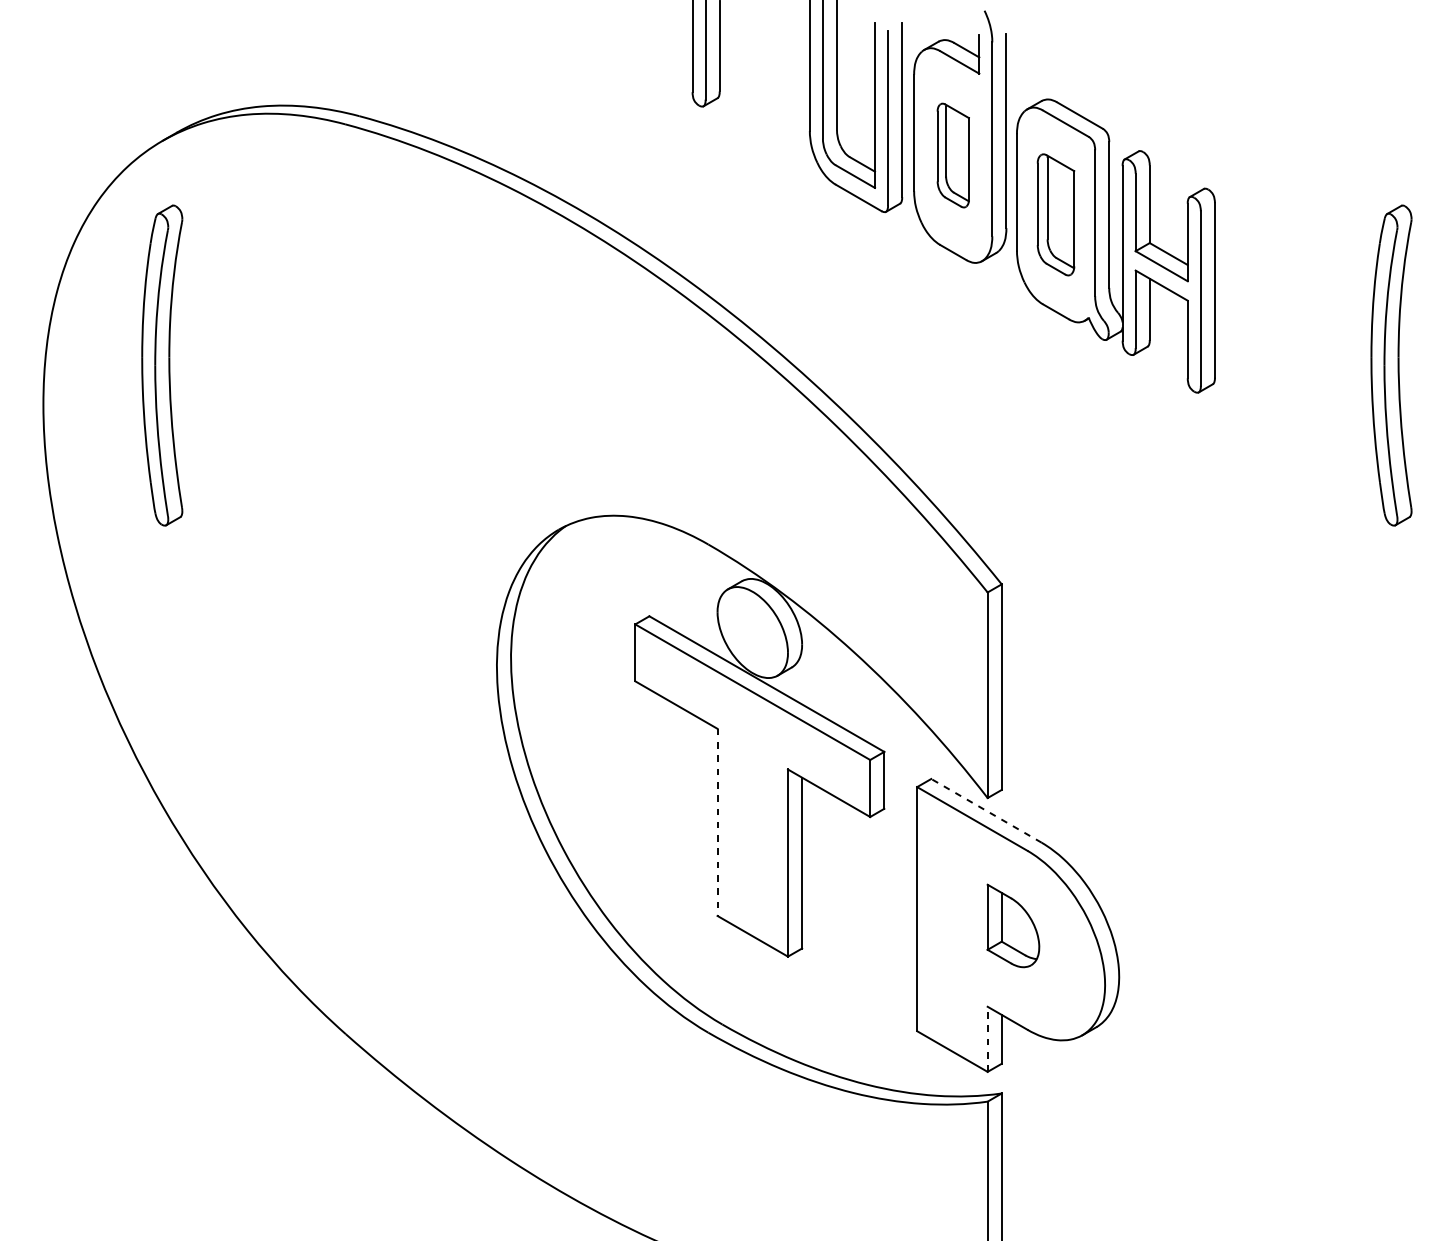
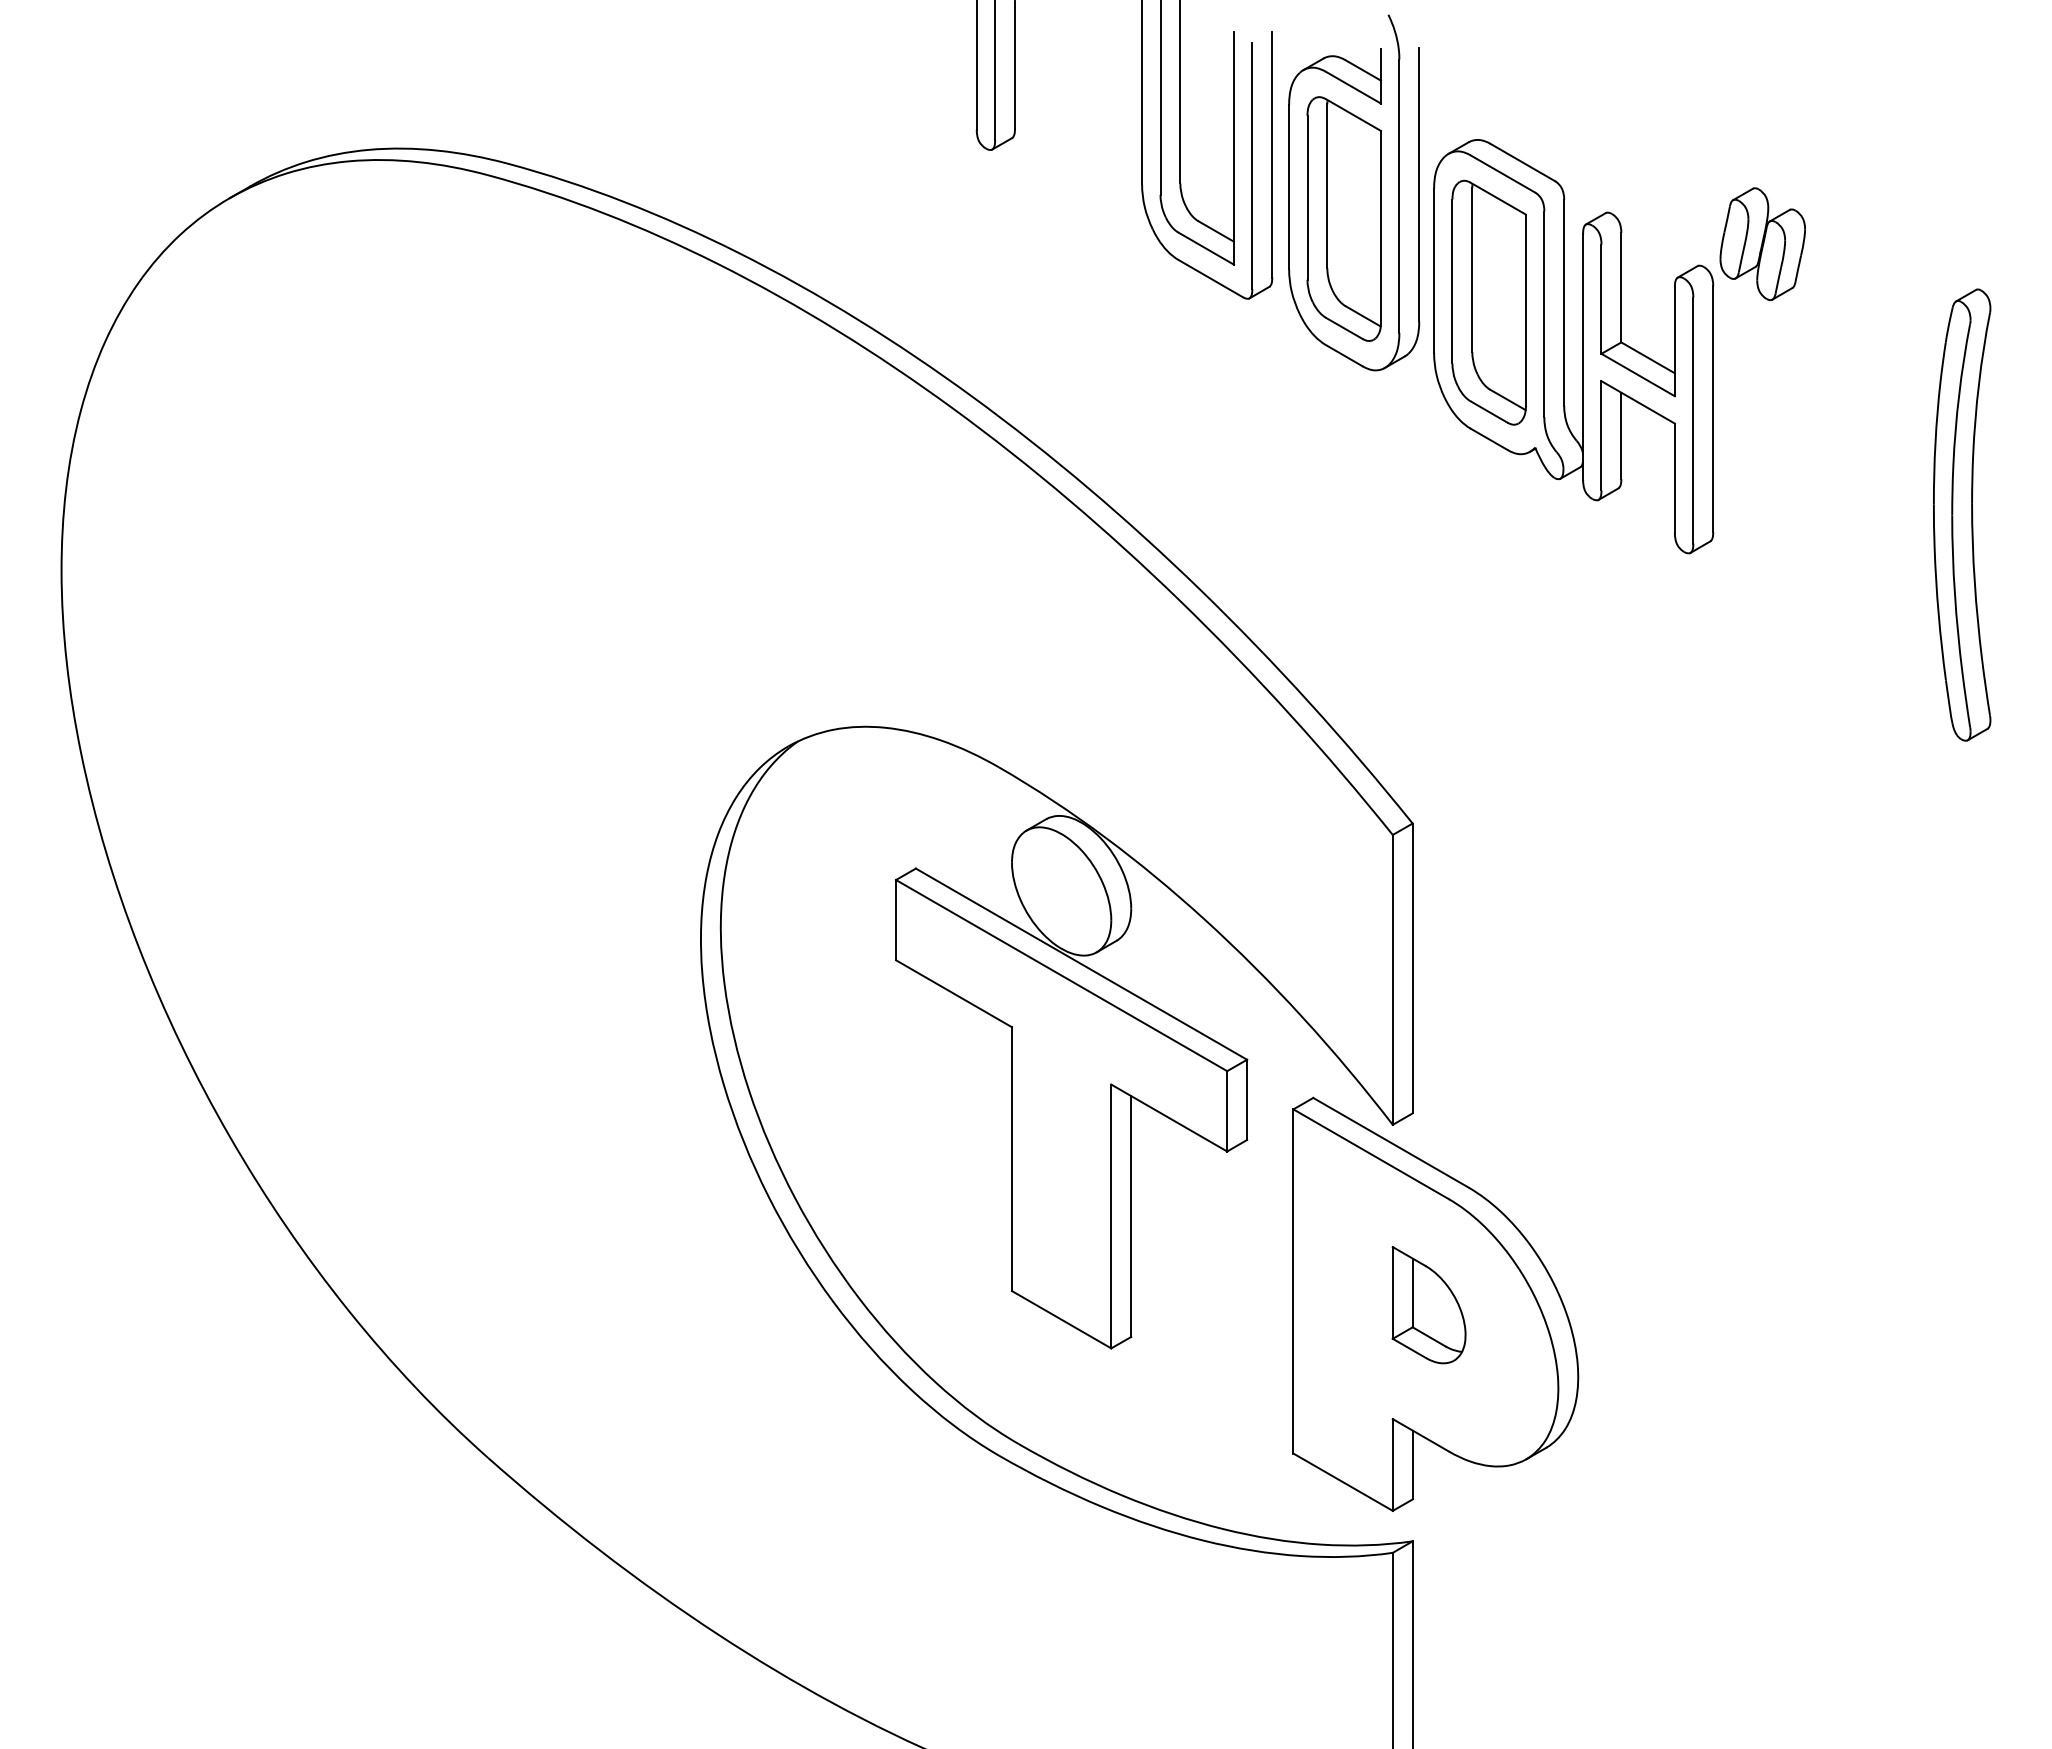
part: (953, 155) -> (1344, 218), size x1.67
part: (1249, 172) -> (1762, 243), added
part: (1055, 214) -> (1488, 302), size x1.43
part: (162, 365) -> (229, 514), removed
line: (986, 810) -> (1391, 1142), dashed -> solid
line: (717, 822) -> (1012, 1159), dashed -> solid
line: (987, 1039) -> (1392, 1465), dashed -> solid

